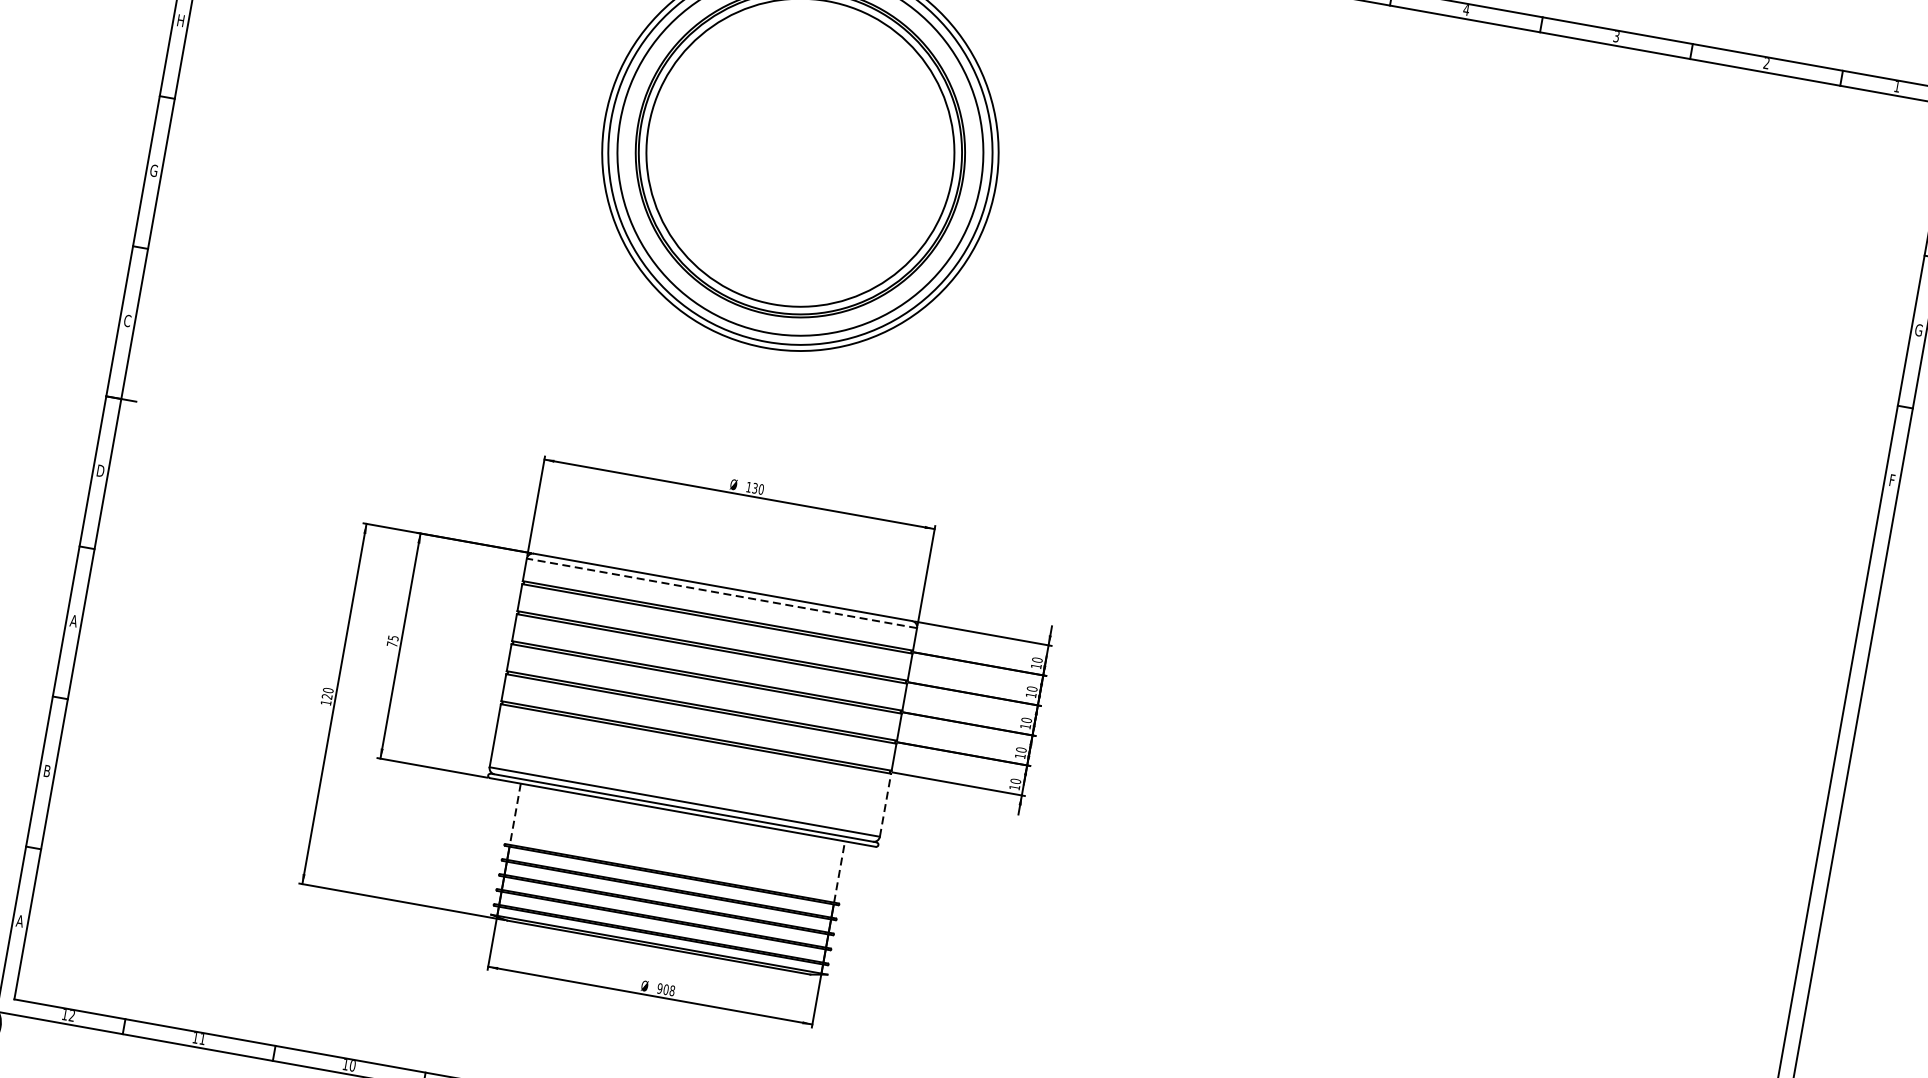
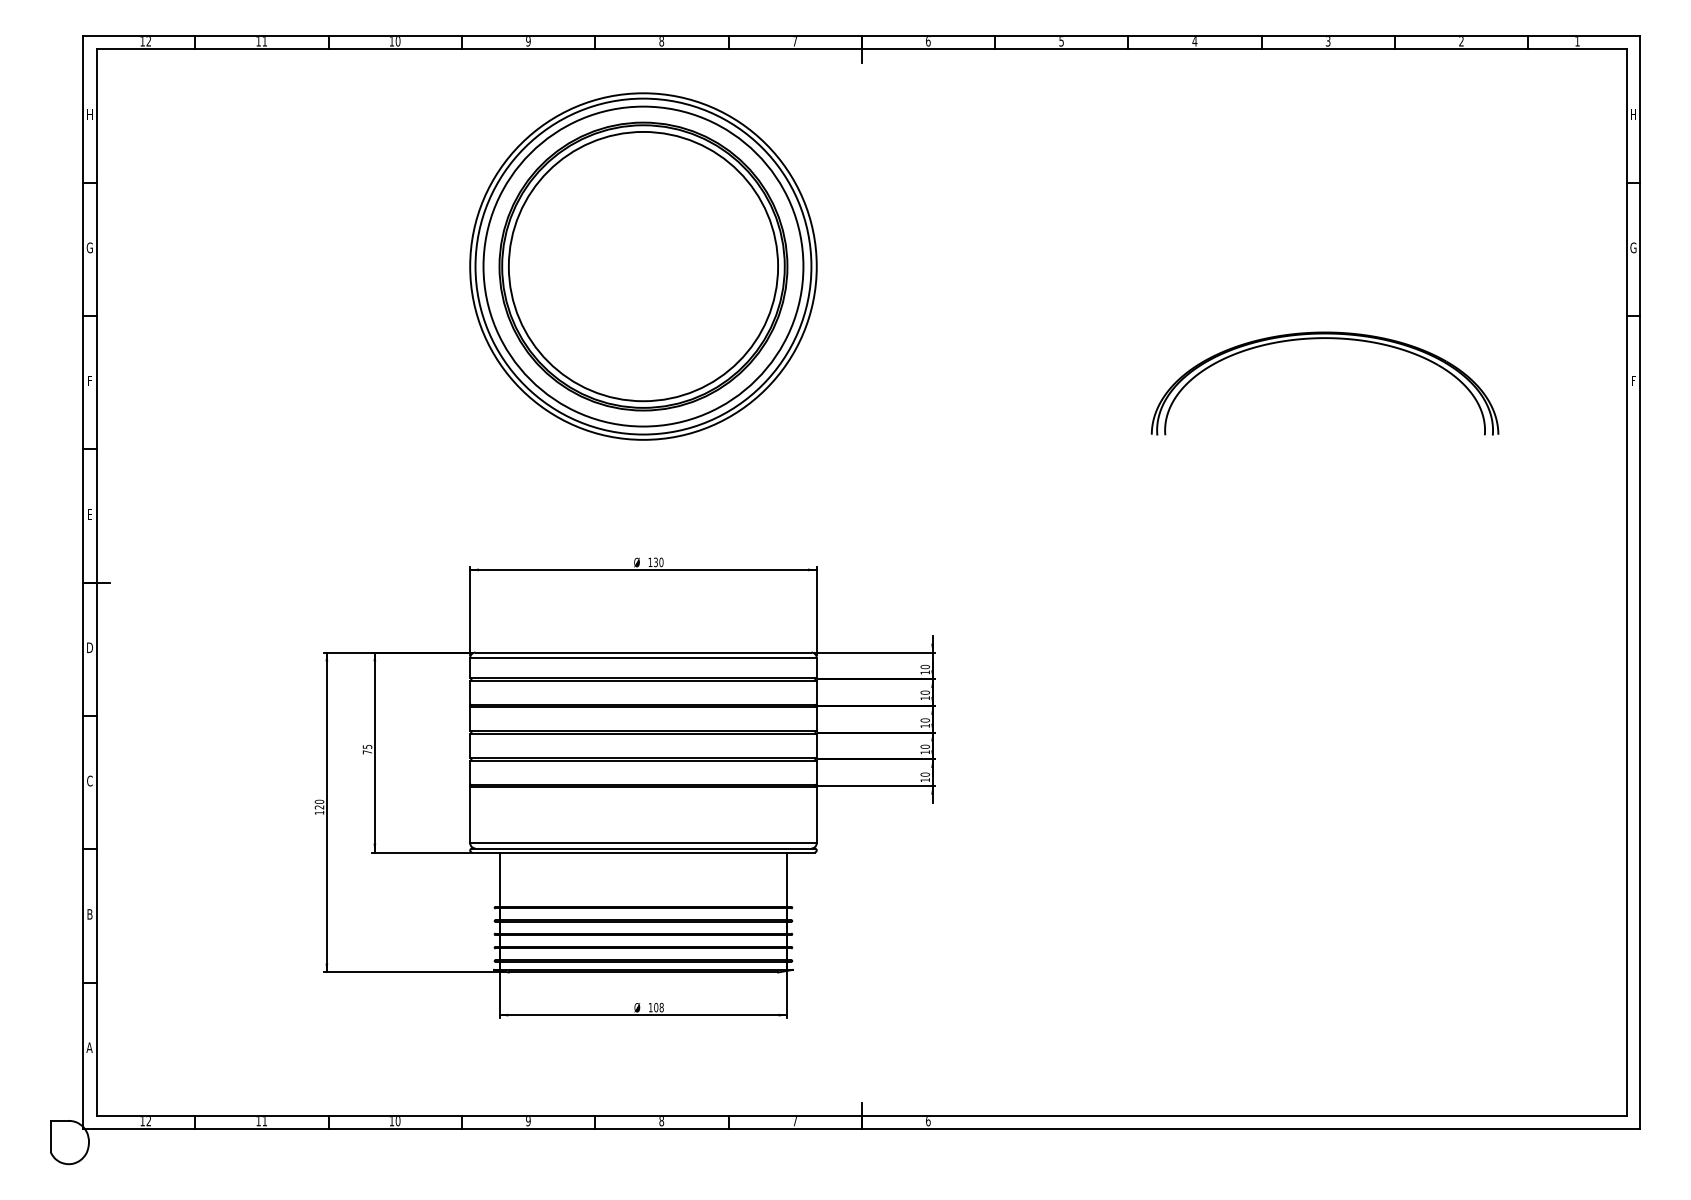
text: (180, 20) -> (89, 247), H -> G
text: (153, 169) -> (89, 380), G -> F
text: (126, 320) -> (89, 514), C -> E
part: (1548, 370) -> (1320, 339), added
line: (720, 592) -> (642, 657), dashed -> solid
text: (73, 620) -> (89, 780), A -> C
line: (885, 805) -> (816, 815), dashed -> solid
line: (515, 815) -> (499, 880), dashed -> solid
line: (839, 871) -> (787, 879), dashed -> solid
text: (659, 988) -> (650, 1007), 908 -> 108

